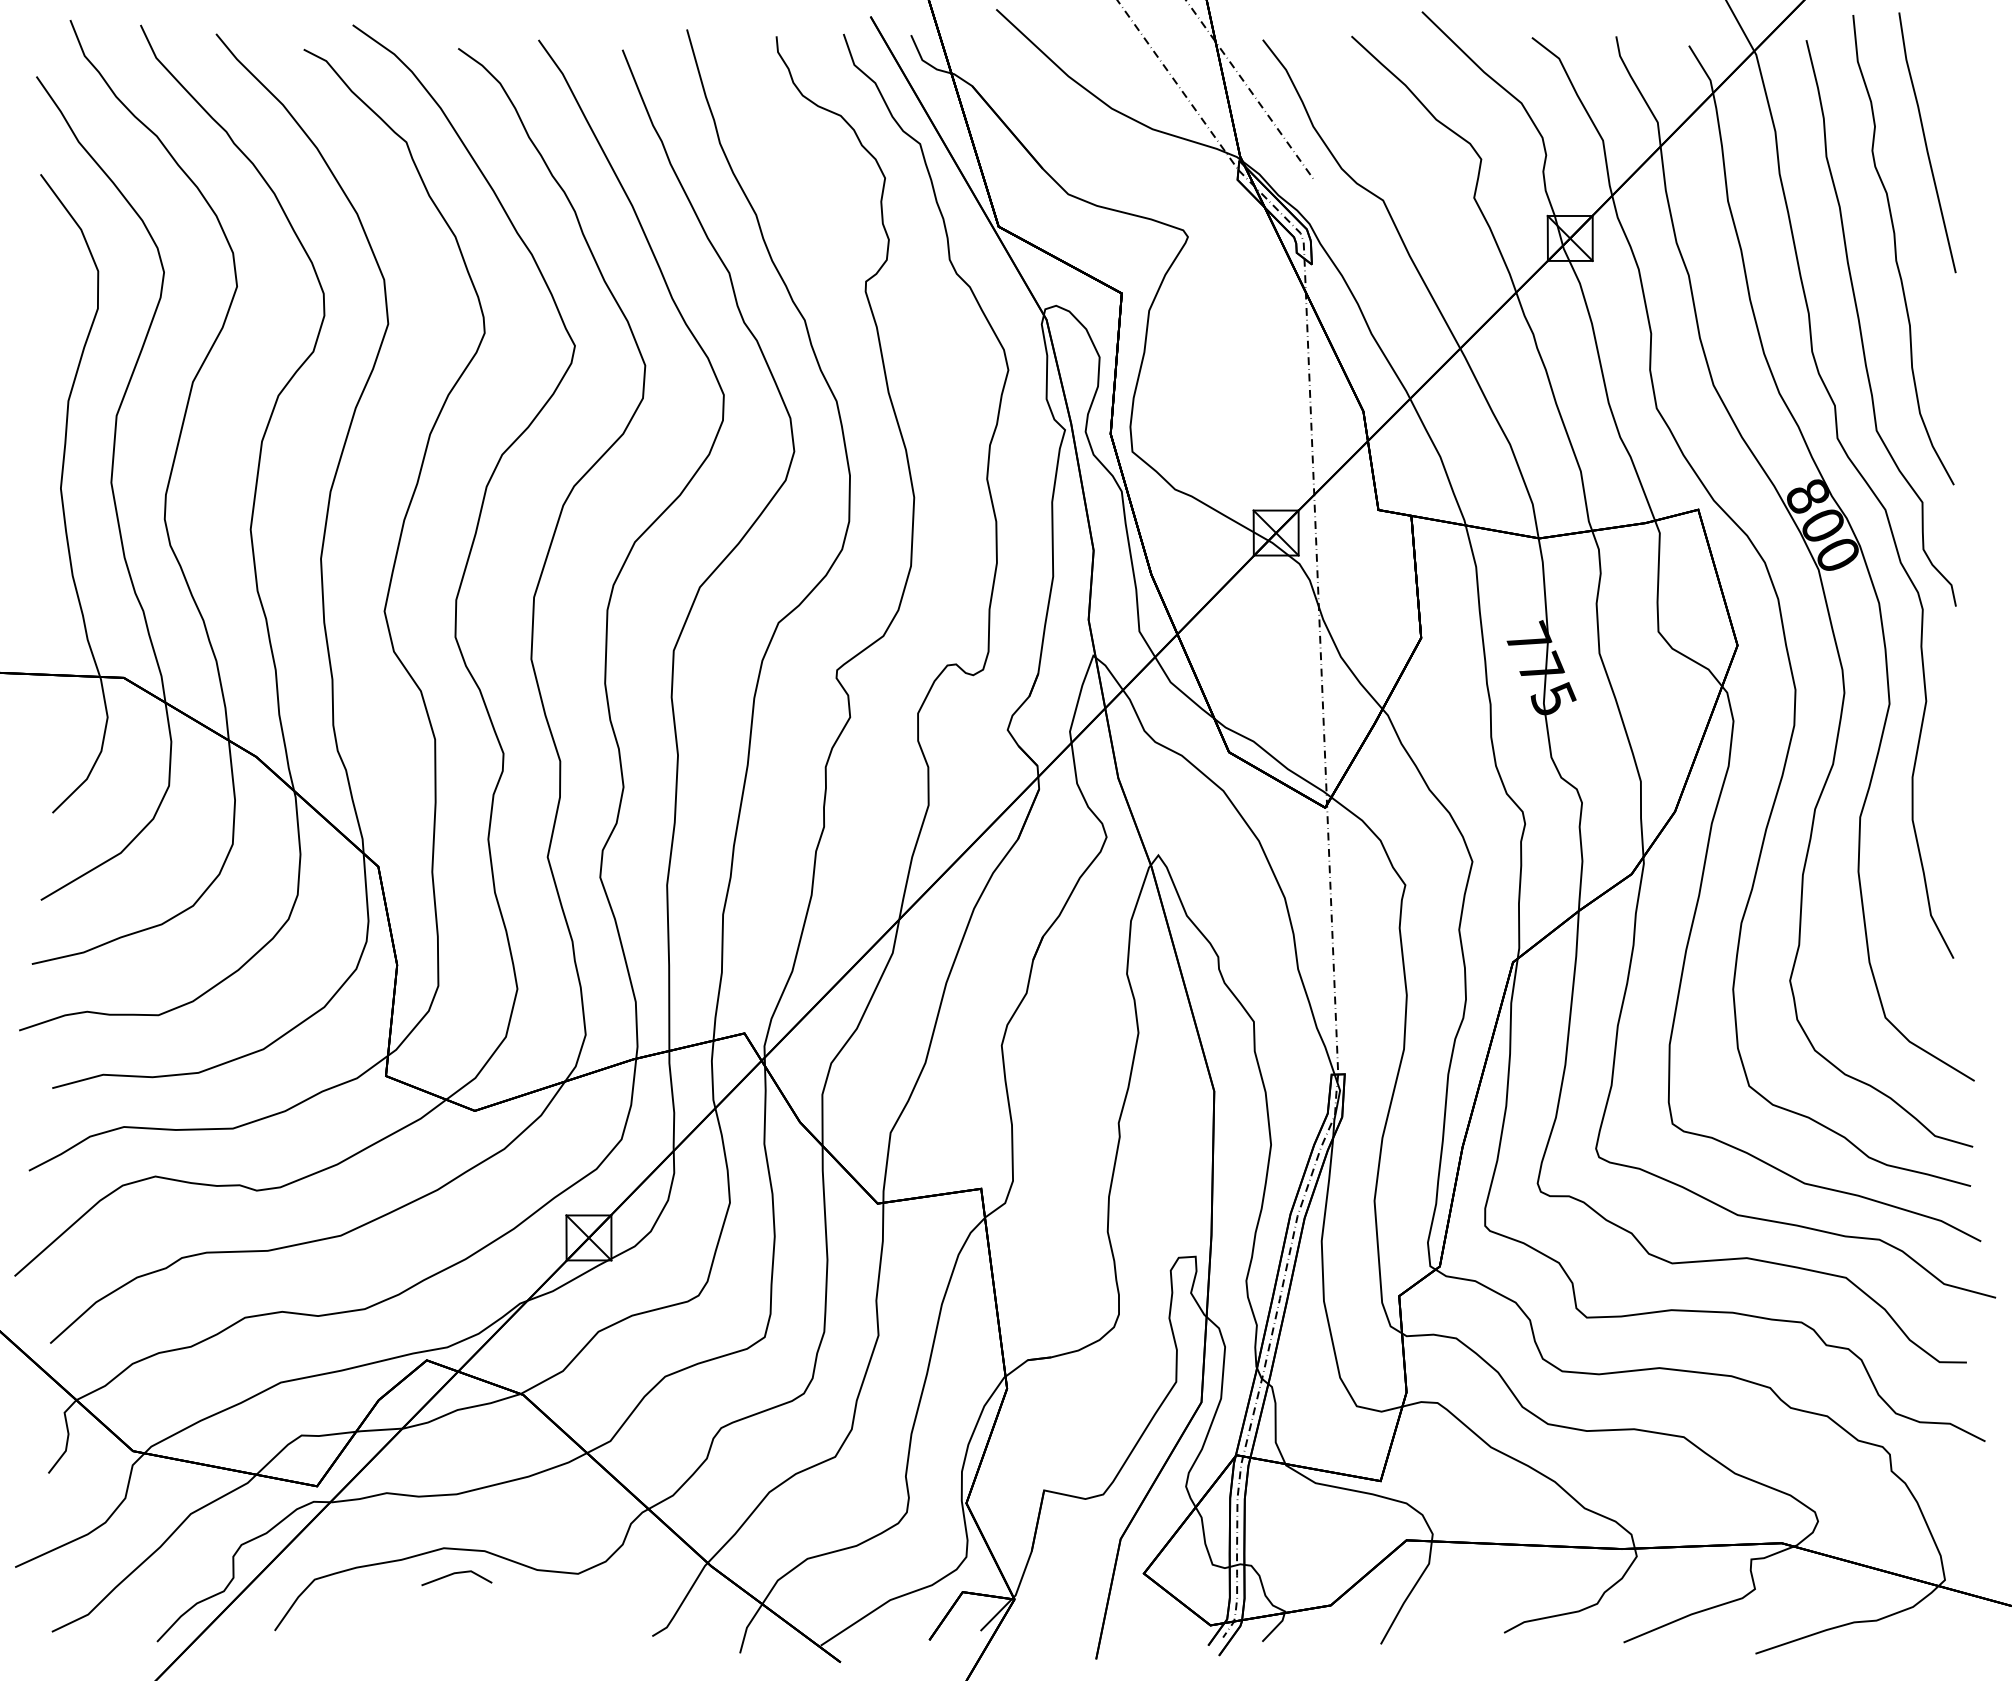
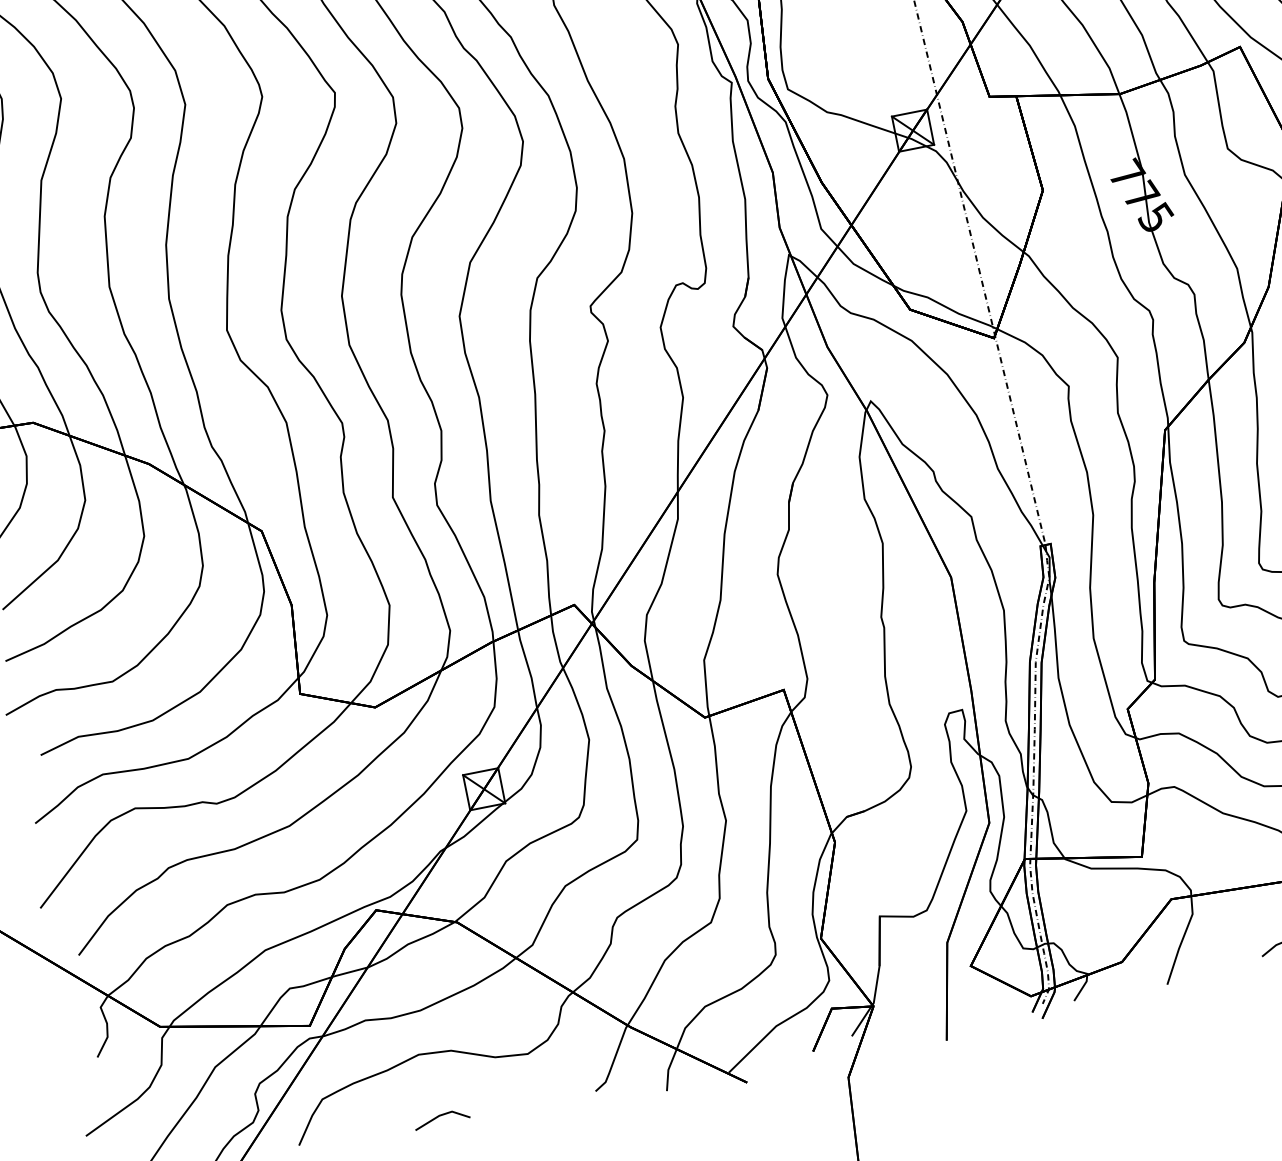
line: (454, 1574) -> (439, 1116), moved

